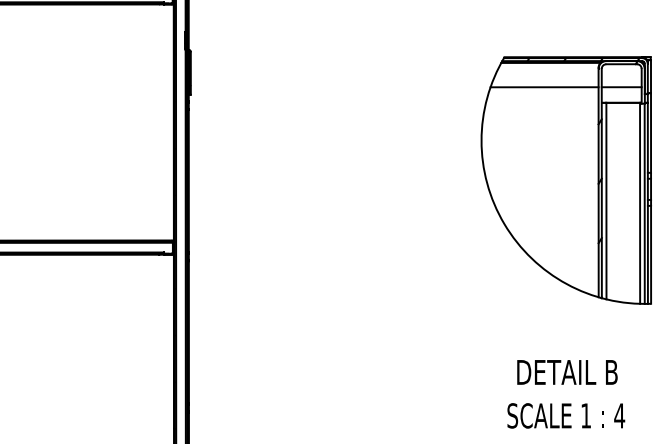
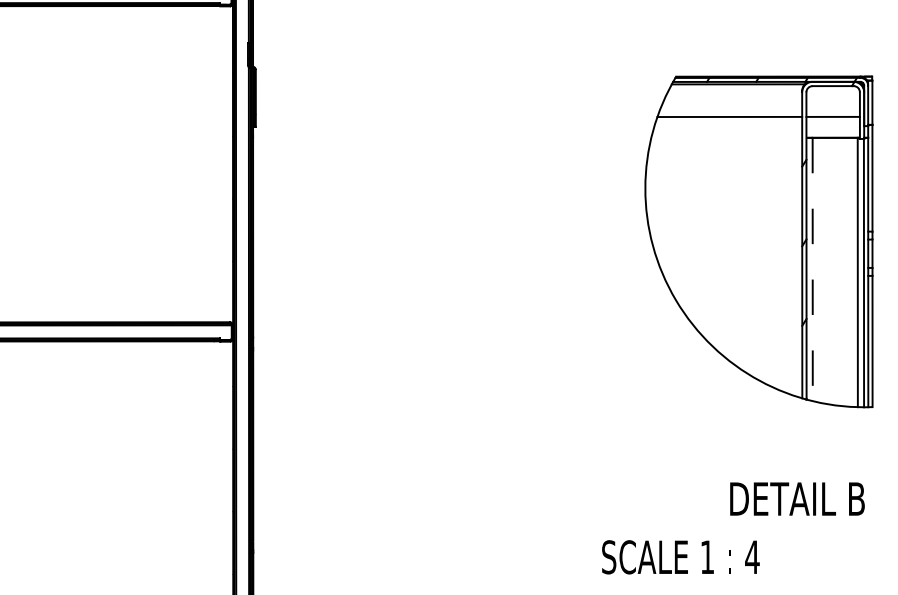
line: (606, 201) -> (812, 269), solid -> dashed
text: (567, 372) -> (797, 498), moved
text: (565, 416) -> (680, 557), moved

